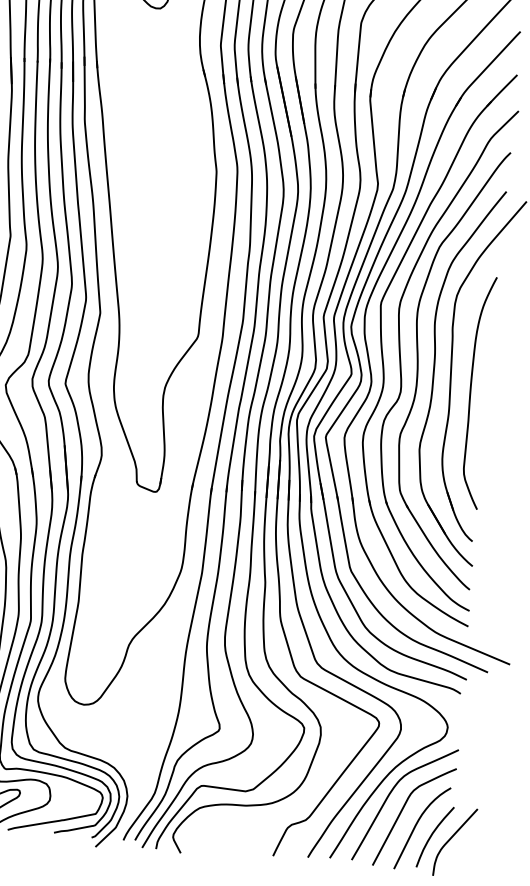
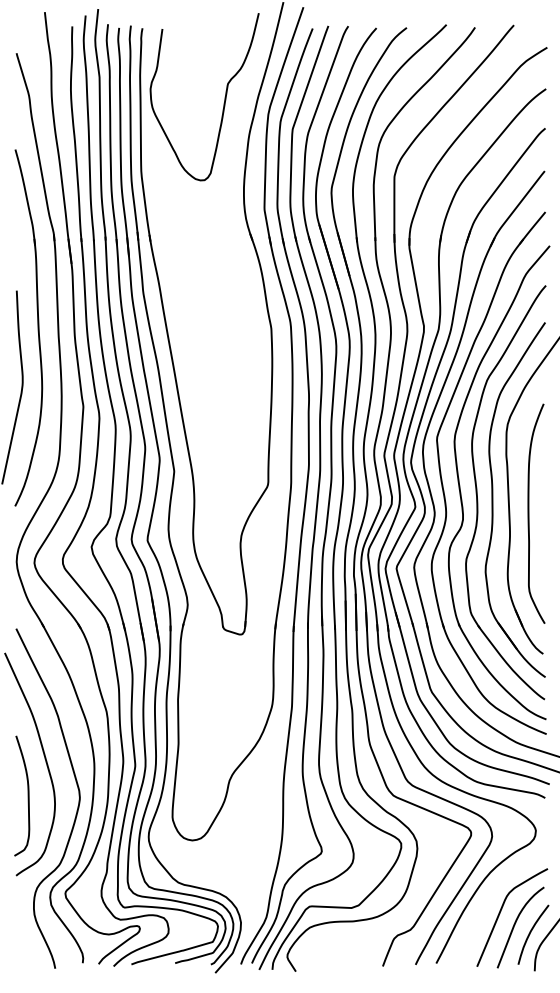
curve: (390, 795) -> (487, 899), removed

